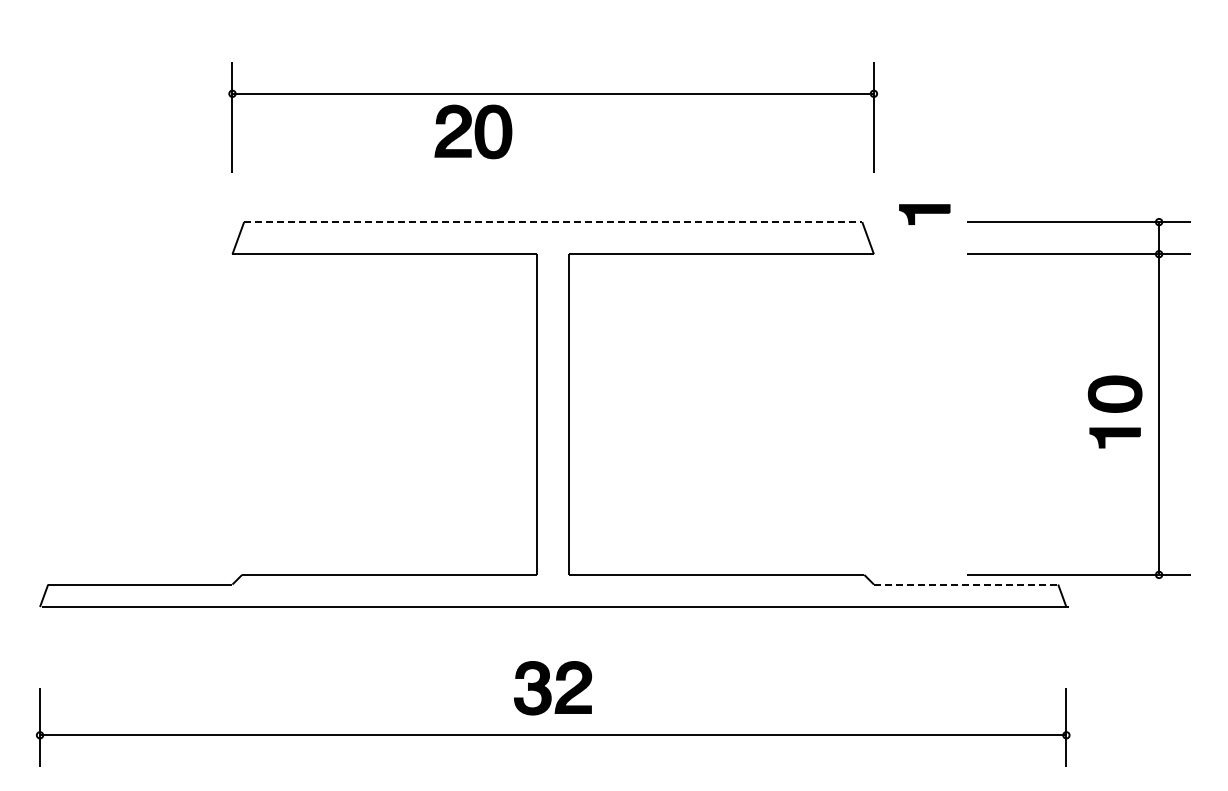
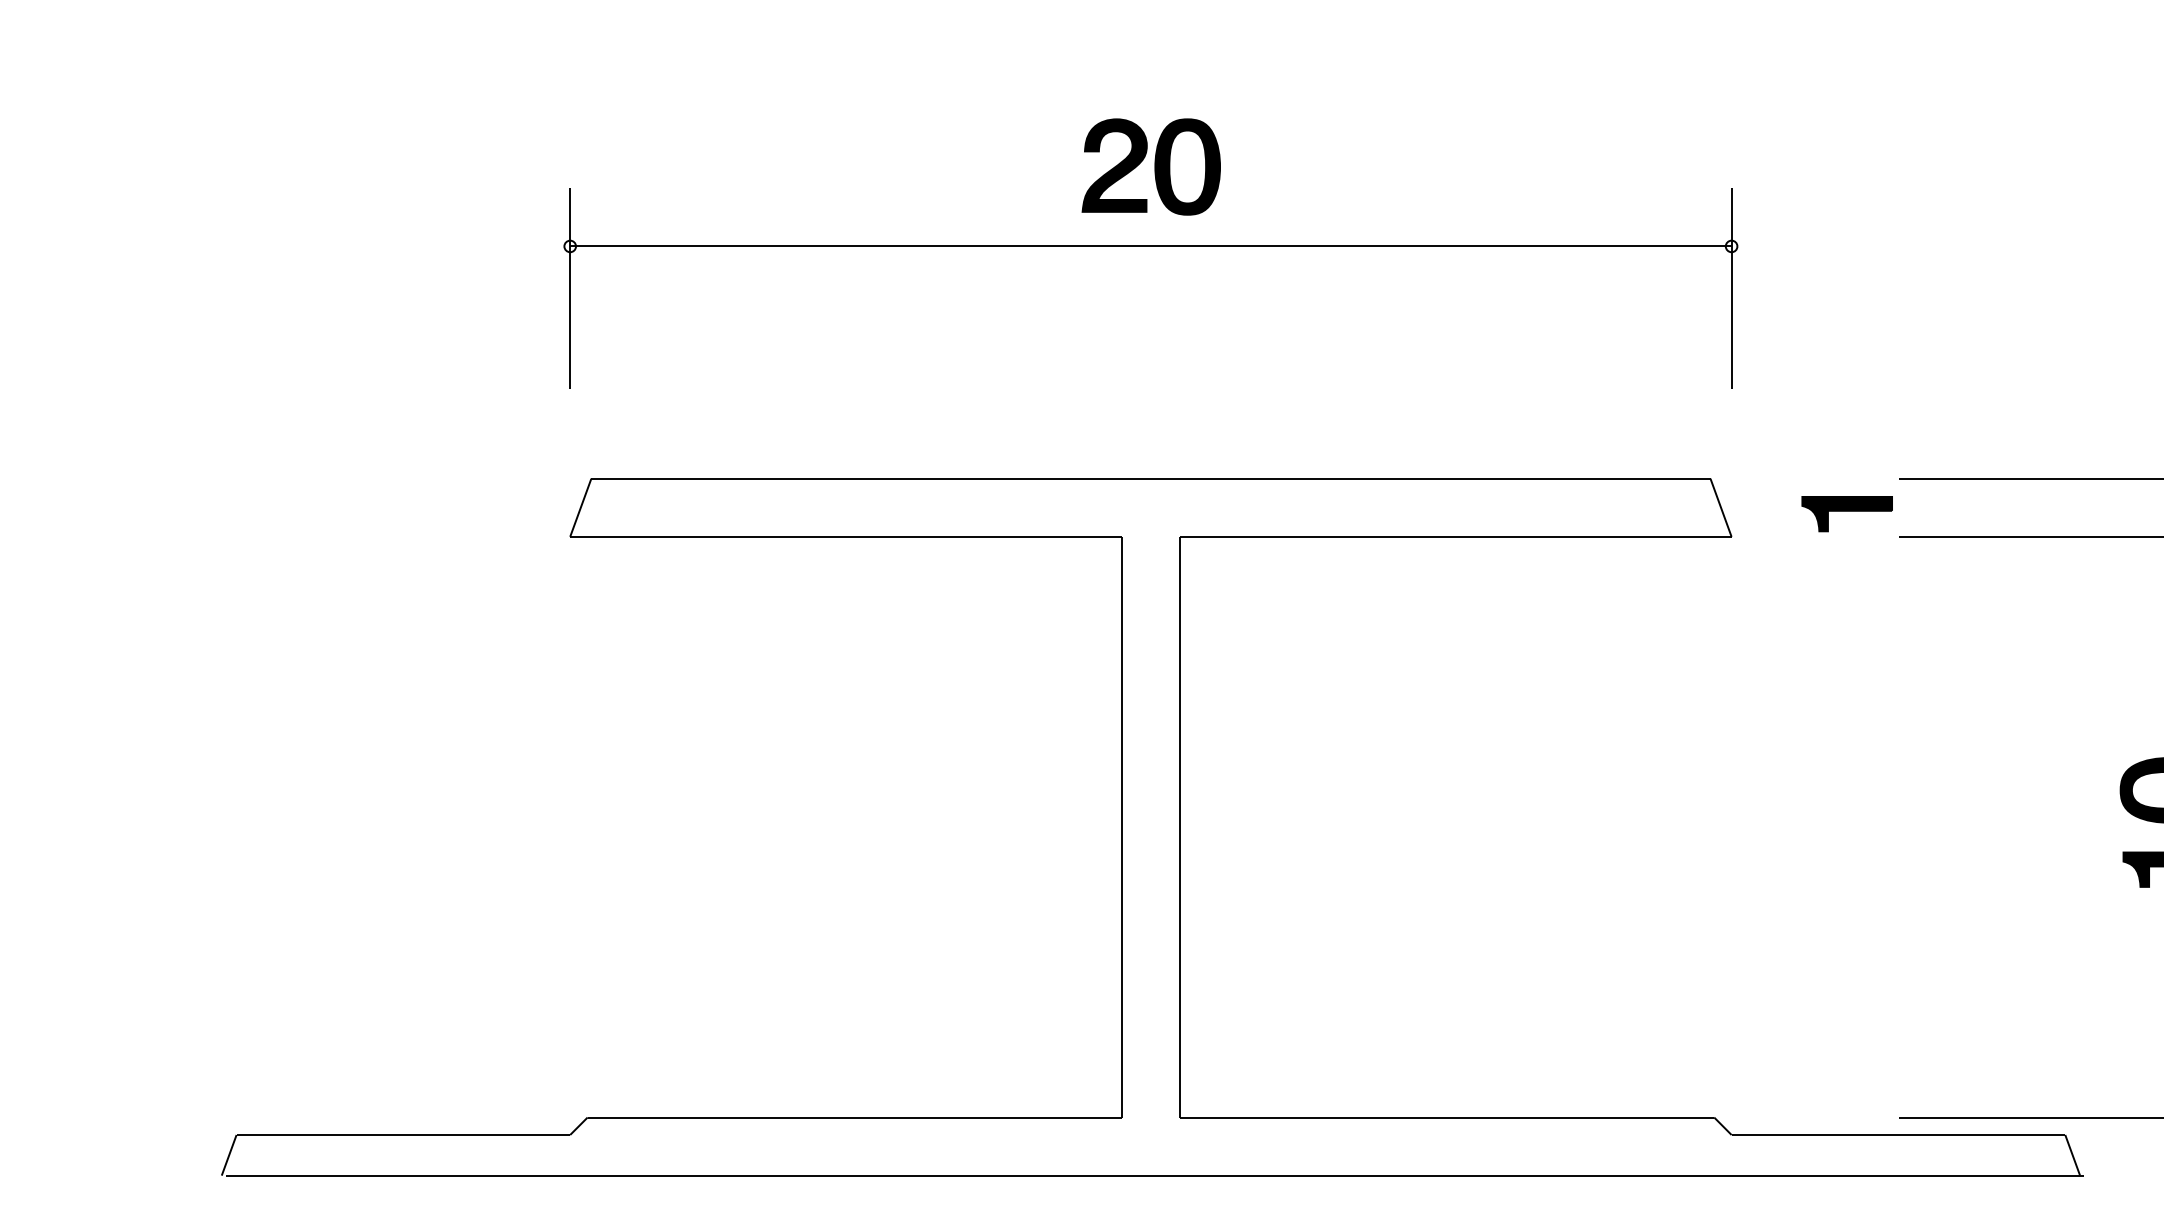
part: (473, 131) -> (1151, 166), moved
part: (924, 214) -> (1846, 513), moved
line: (553, 222) -> (1151, 479), dashed -> solid
line: (966, 584) -> (1899, 1134), dashed -> solid

